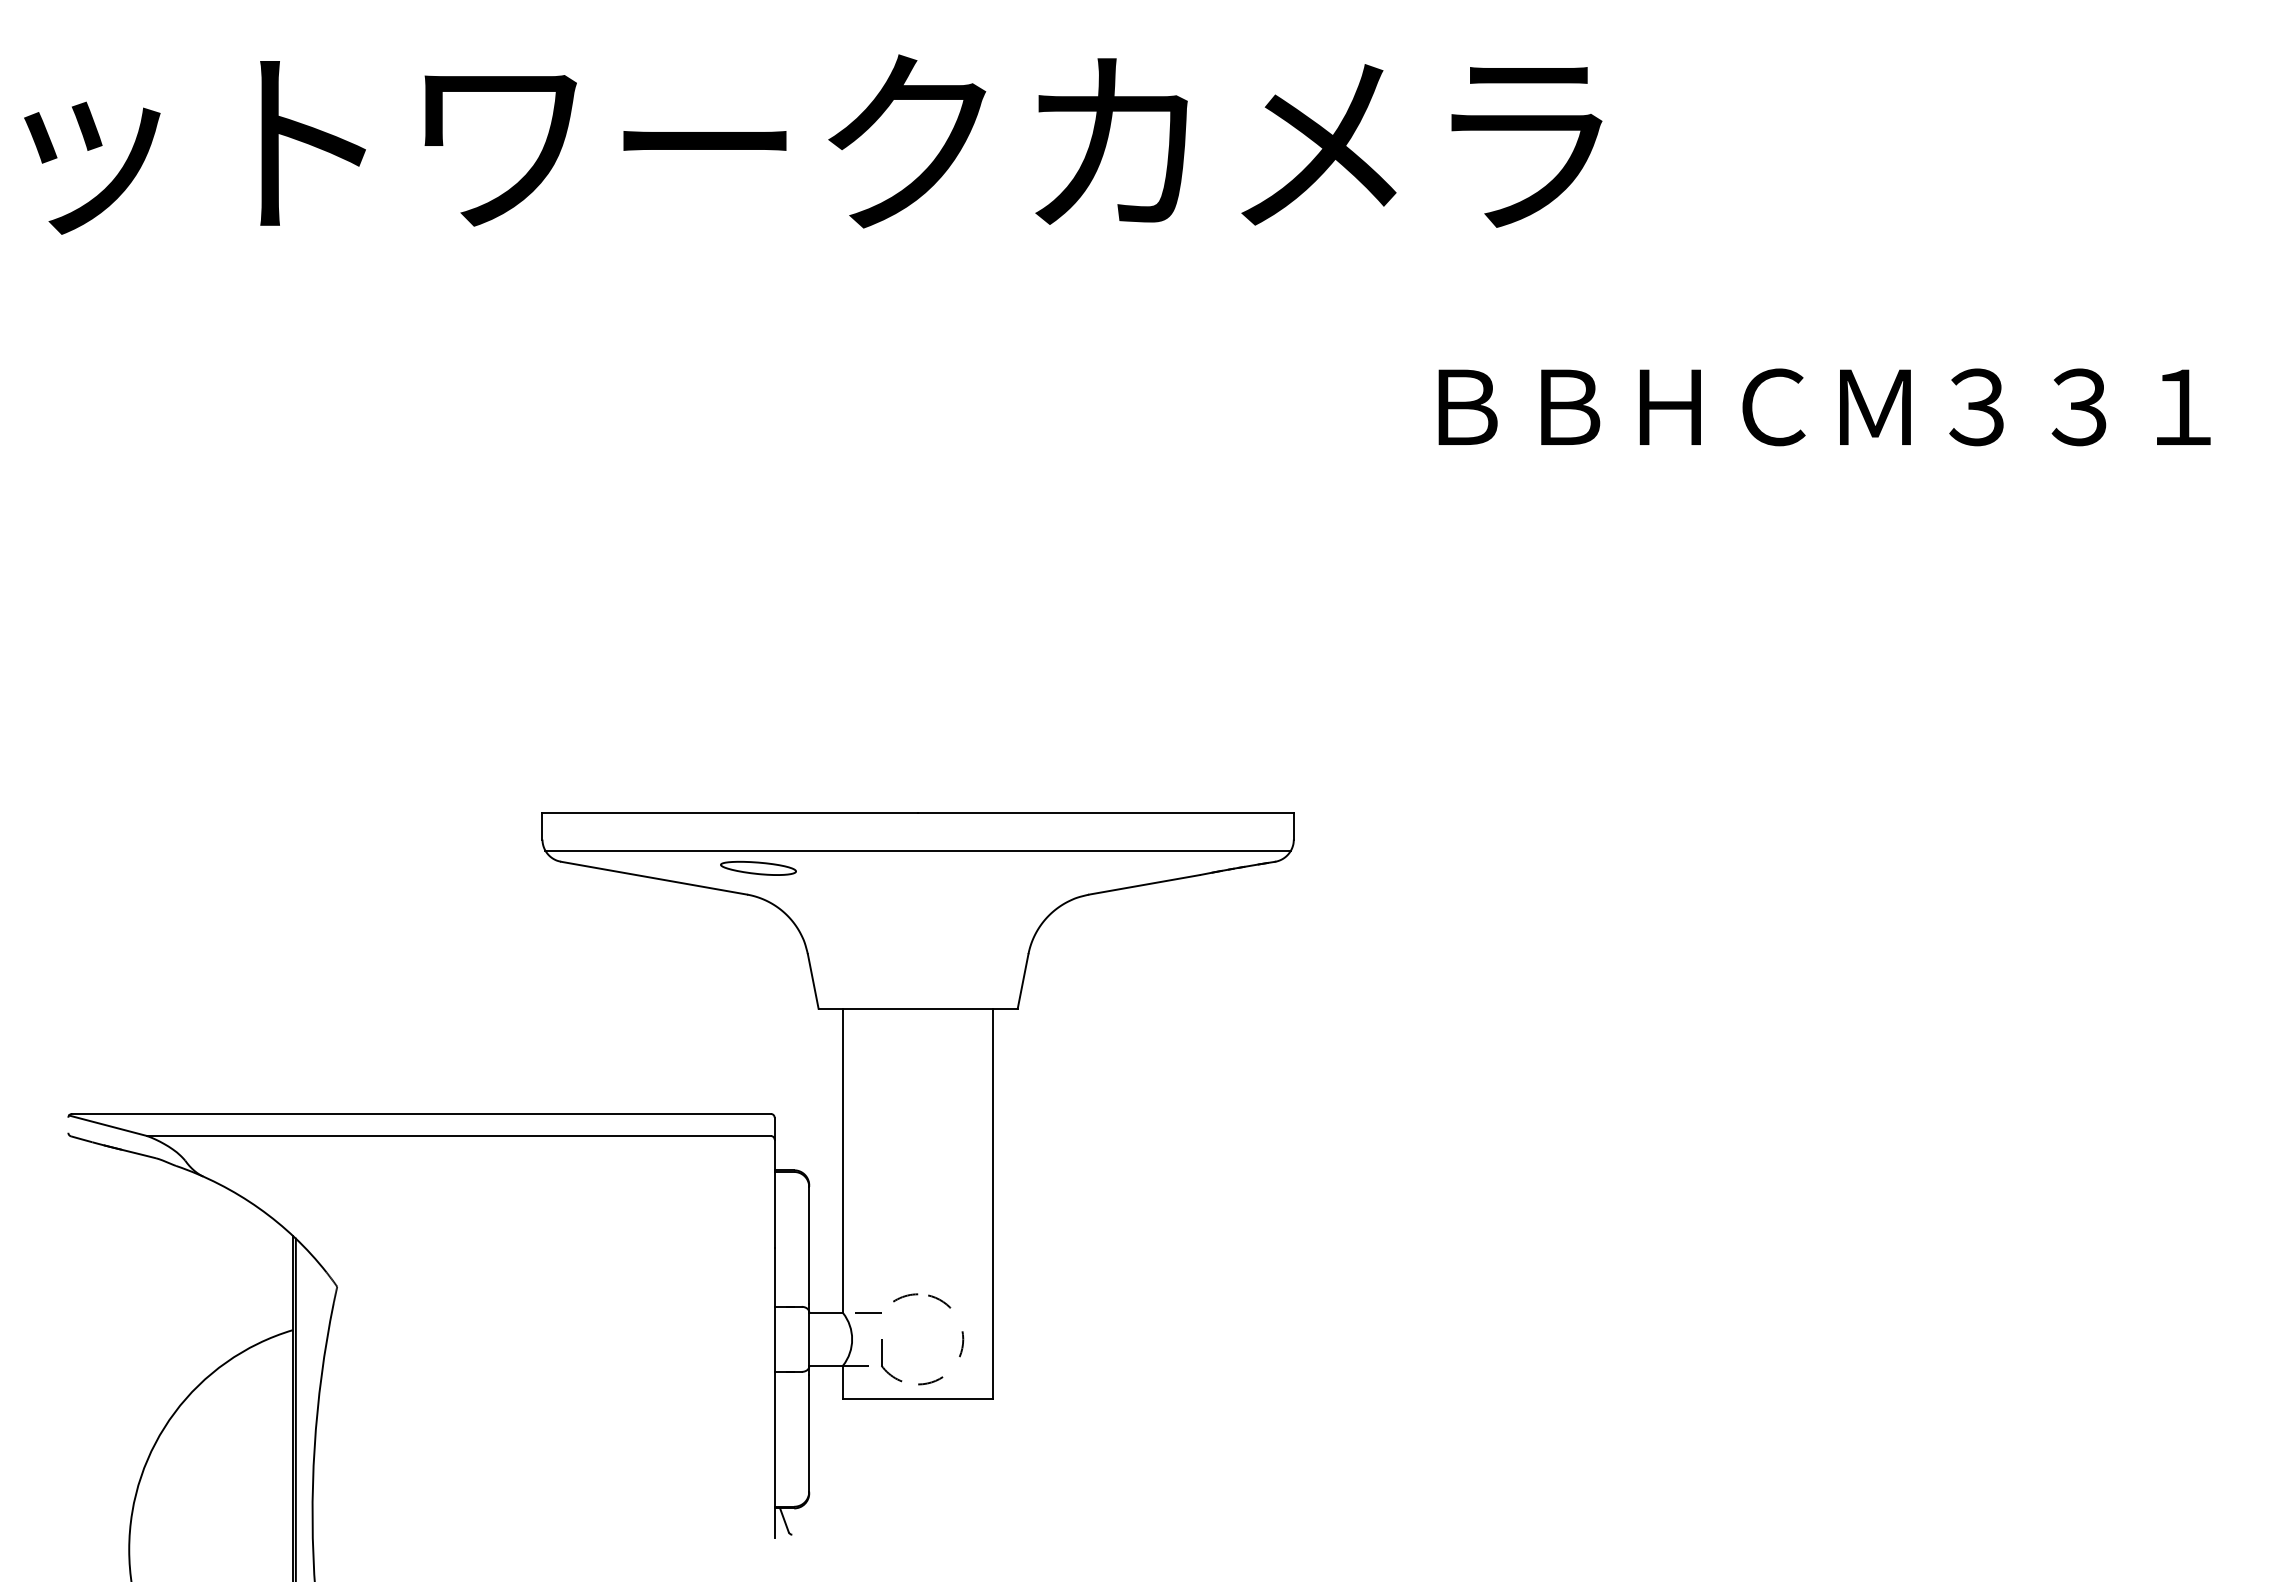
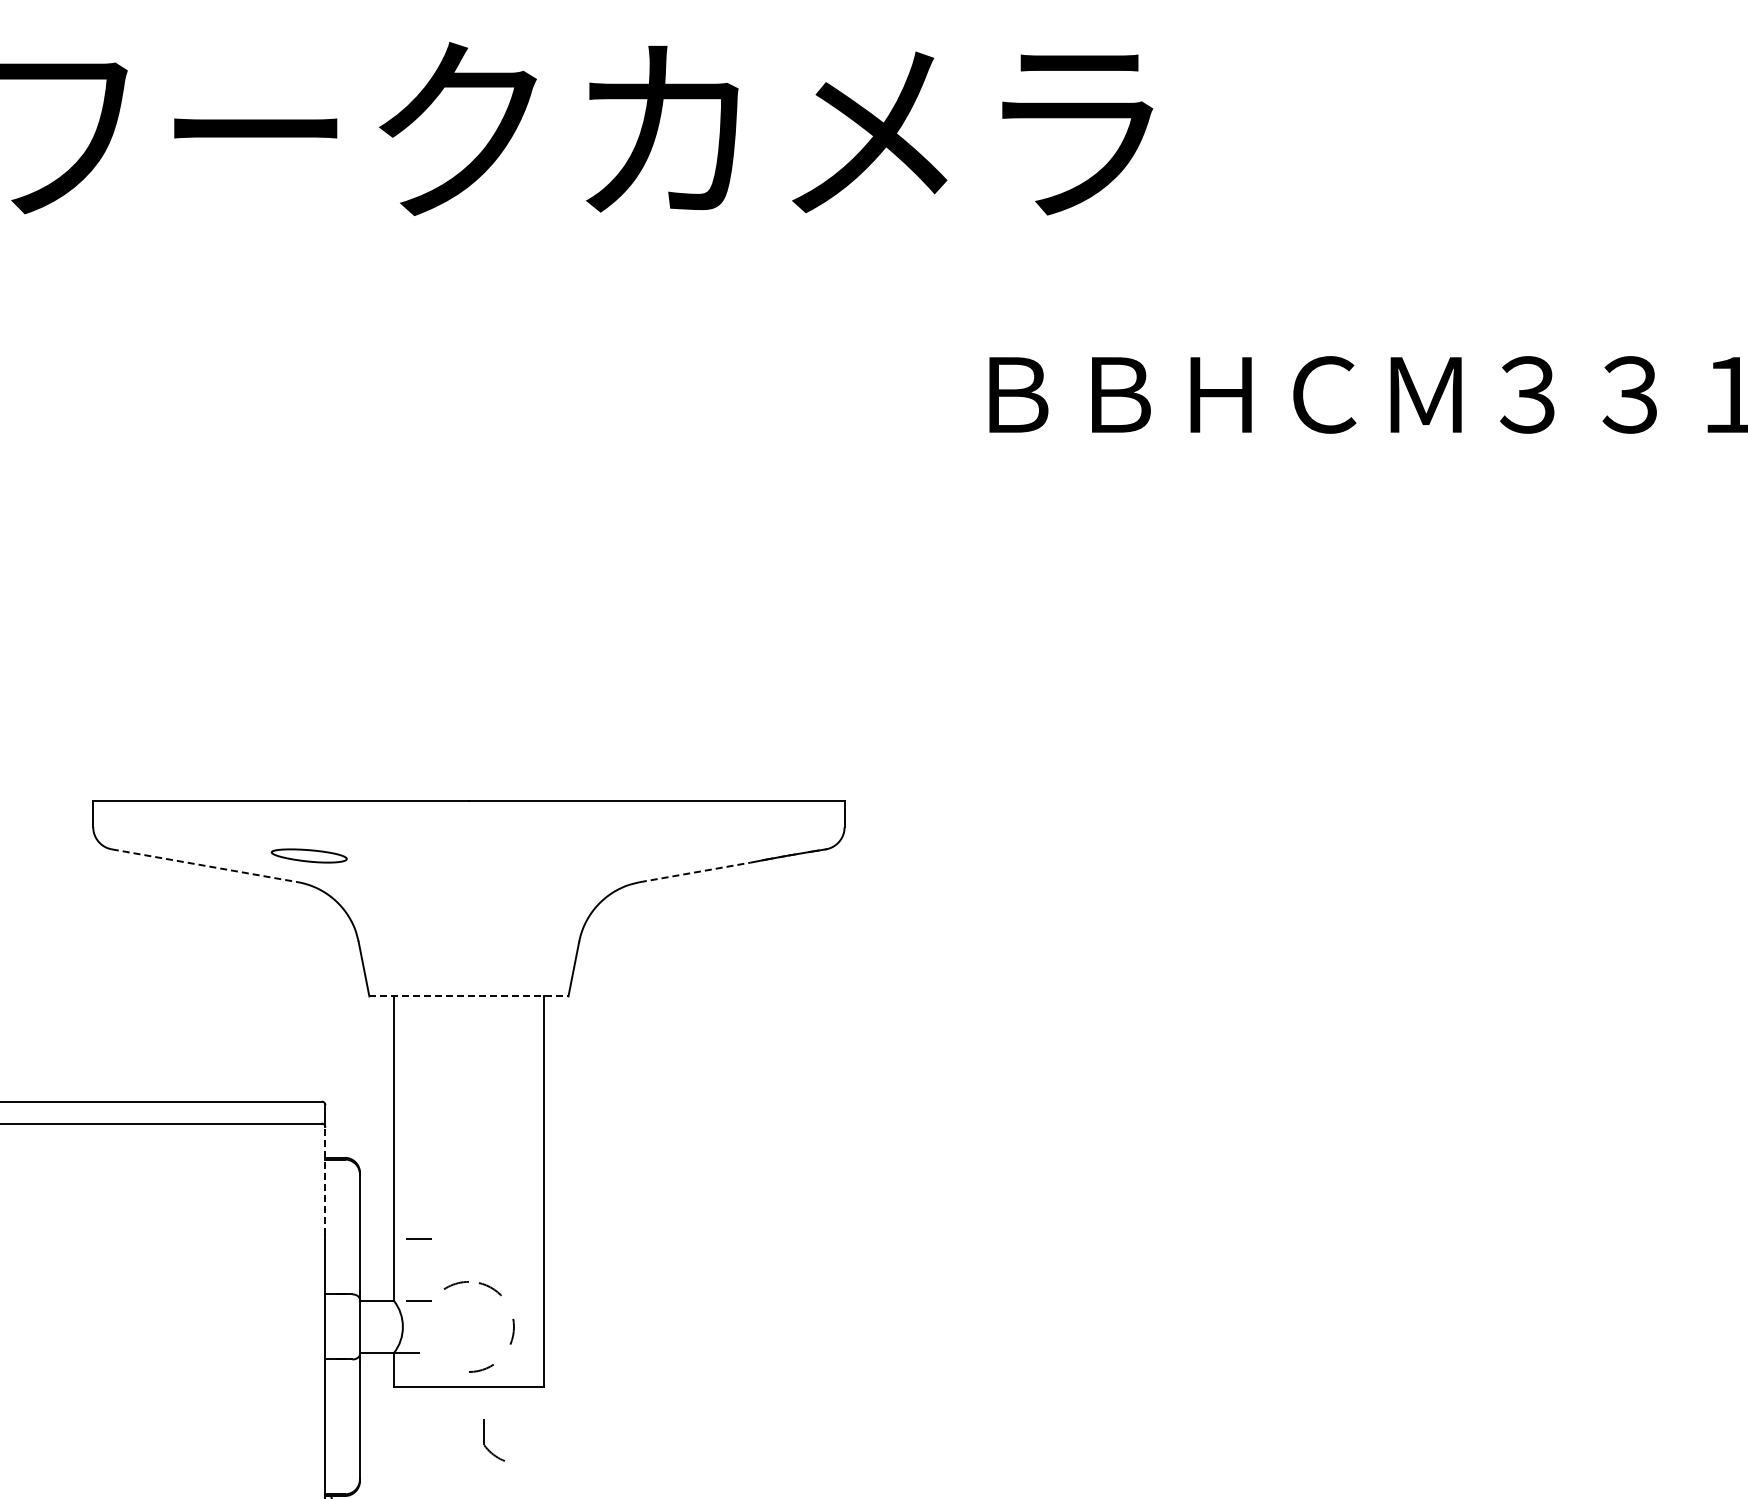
line: (917, 850) -> (468, 838), removed
line: (654, 878) -> (205, 866), solid -> dashed
line: (1145, 884) -> (696, 872), solid -> dashed
line: (918, 1008) -> (469, 996), solid -> dashed
line: (774, 1193) -> (325, 1181), solid -> dashed
line: (868, 1250) -> (419, 1238), added
part: (882, 1360) -> (485, 1440), moved

